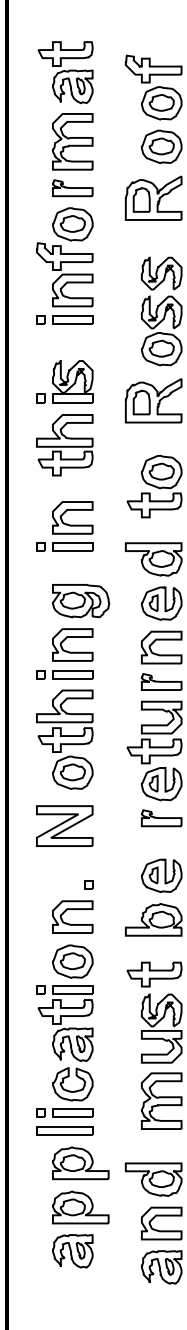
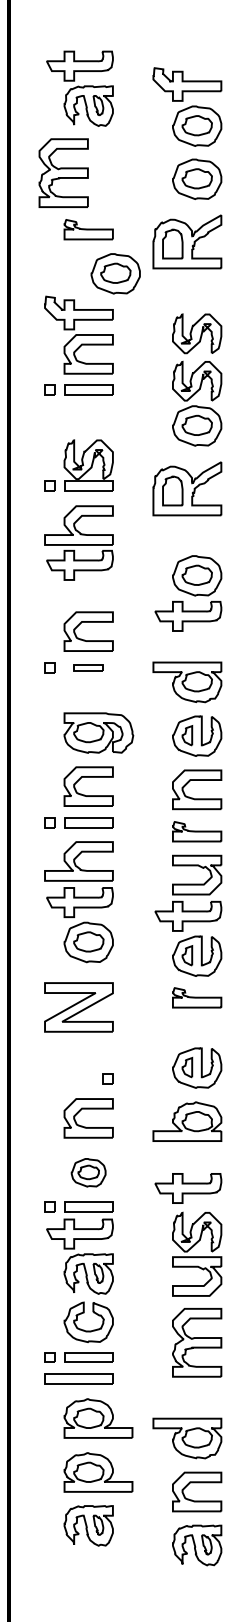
part: (72, 141) -> (63, 172), moved
part: (72, 224) -> (115, 273), moved
part: (72, 547) -> (88, 667), size x0.6
part: (72, 961) -> (88, 1172), size x0.7

